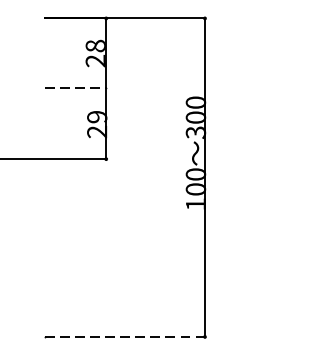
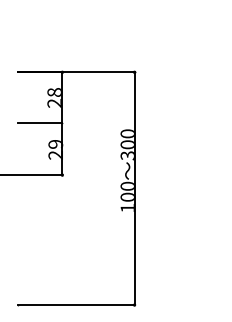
line: (76, 87) -> (40, 122), dashed -> solid
line: (125, 337) -> (76, 305), dashed -> solid

